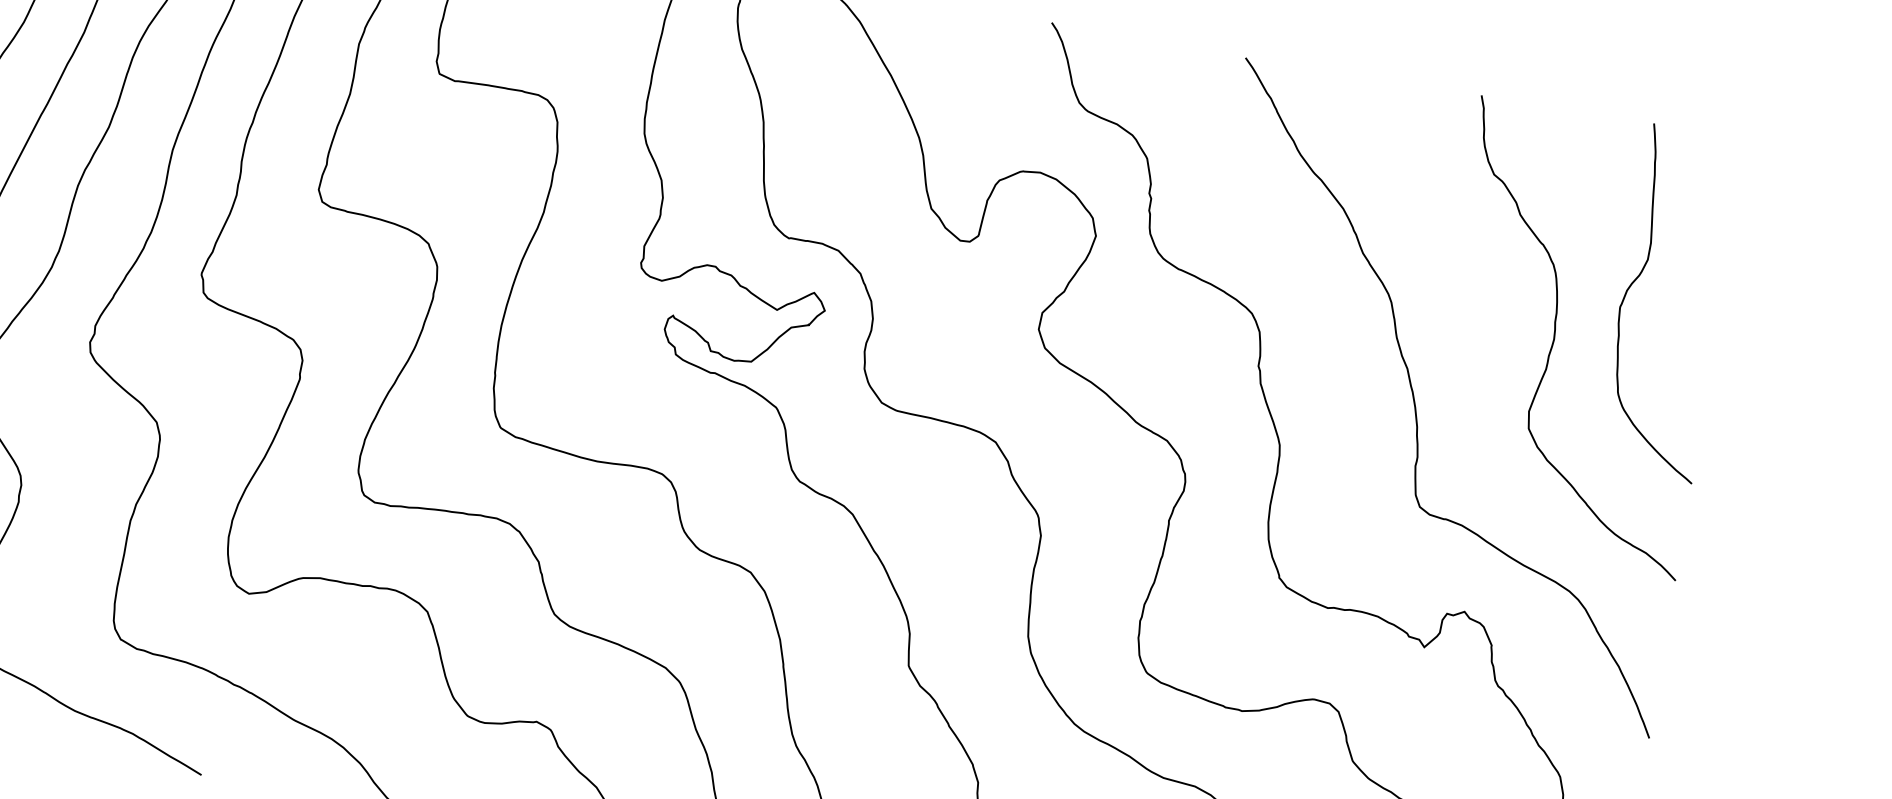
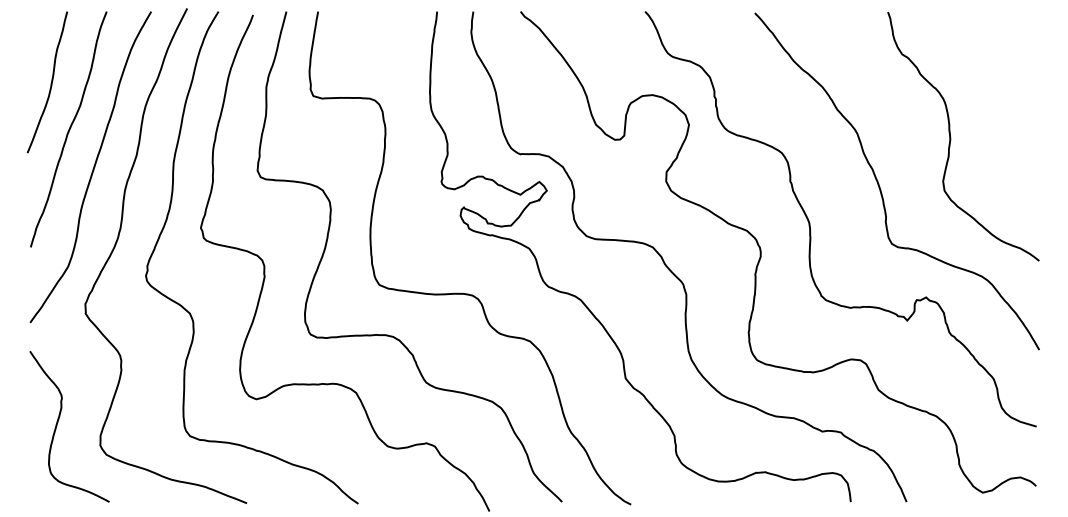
curve: (1639, 279) -> (991, 98), removed

